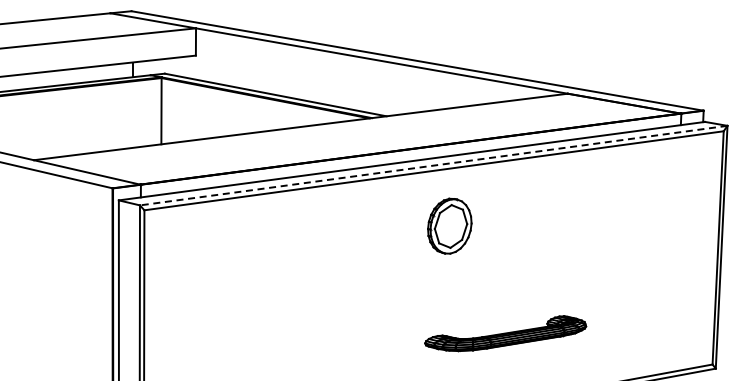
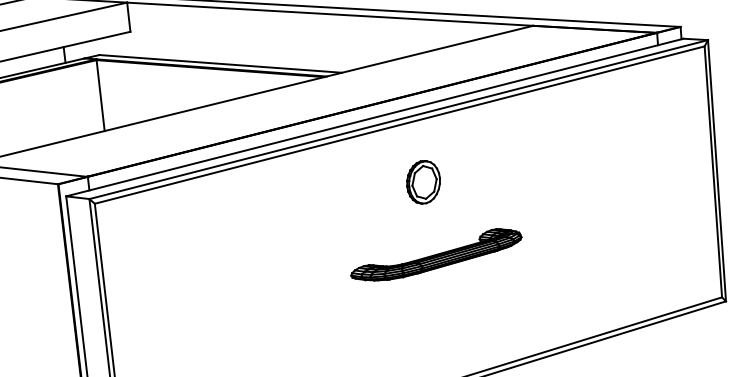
line: (433, 165) -> (398, 119), dashed -> solid
part: (449, 225) -> (423, 181), size x0.71
part: (505, 333) -> (436, 254), moved

